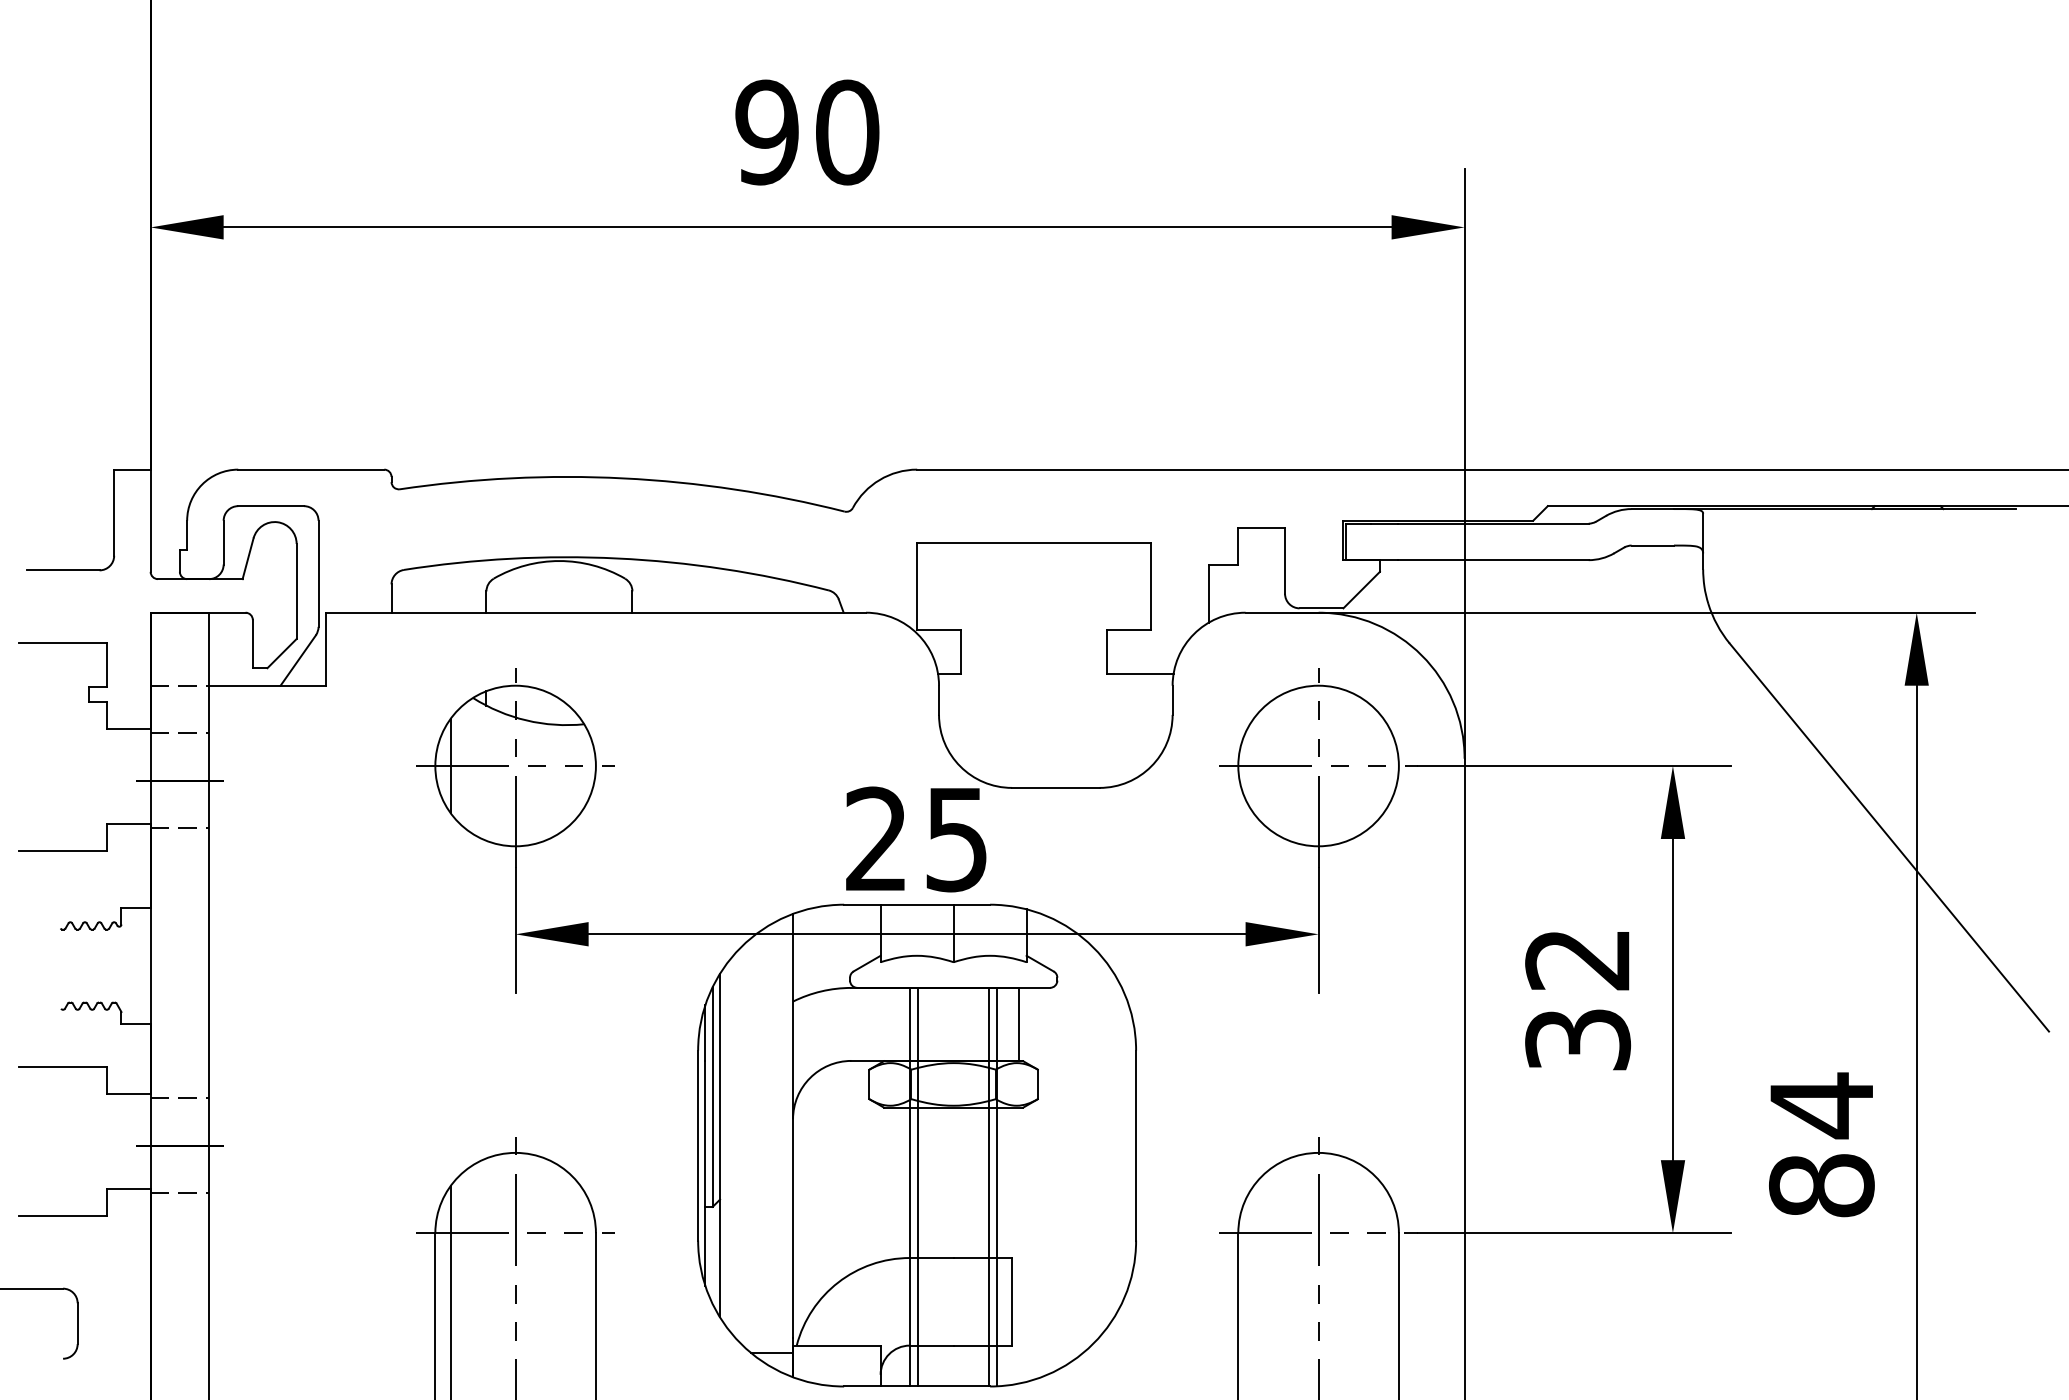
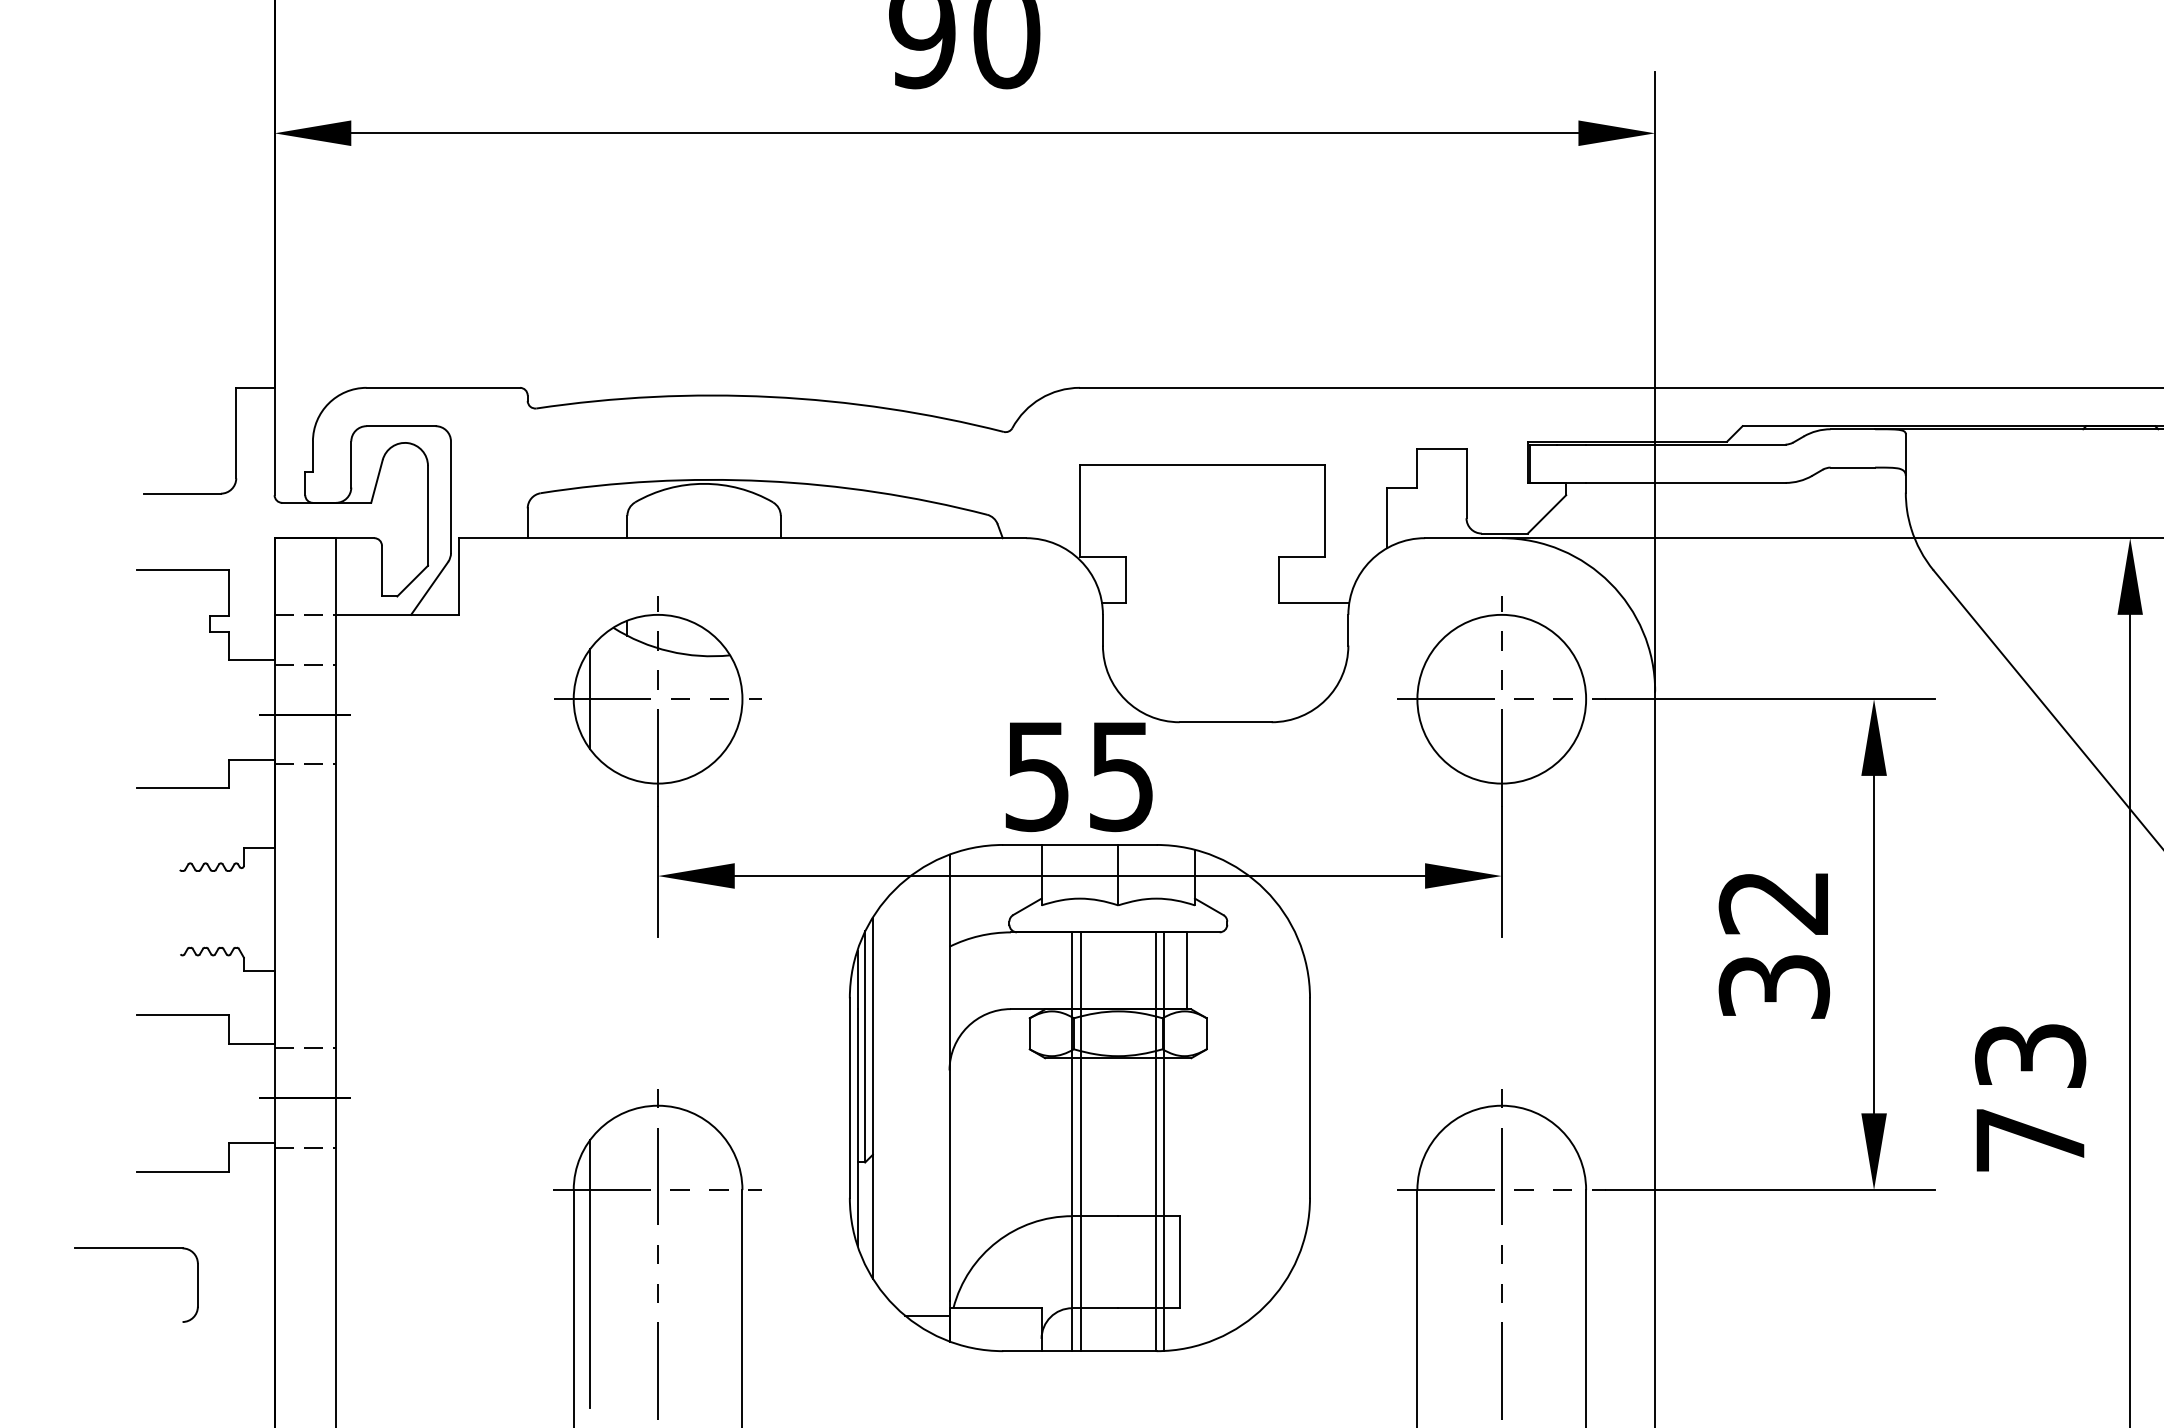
text: (876, 839) -> (1037, 776), 25 -> 55
text: (1821, 1144) -> (2030, 1096), 84 -> 73

